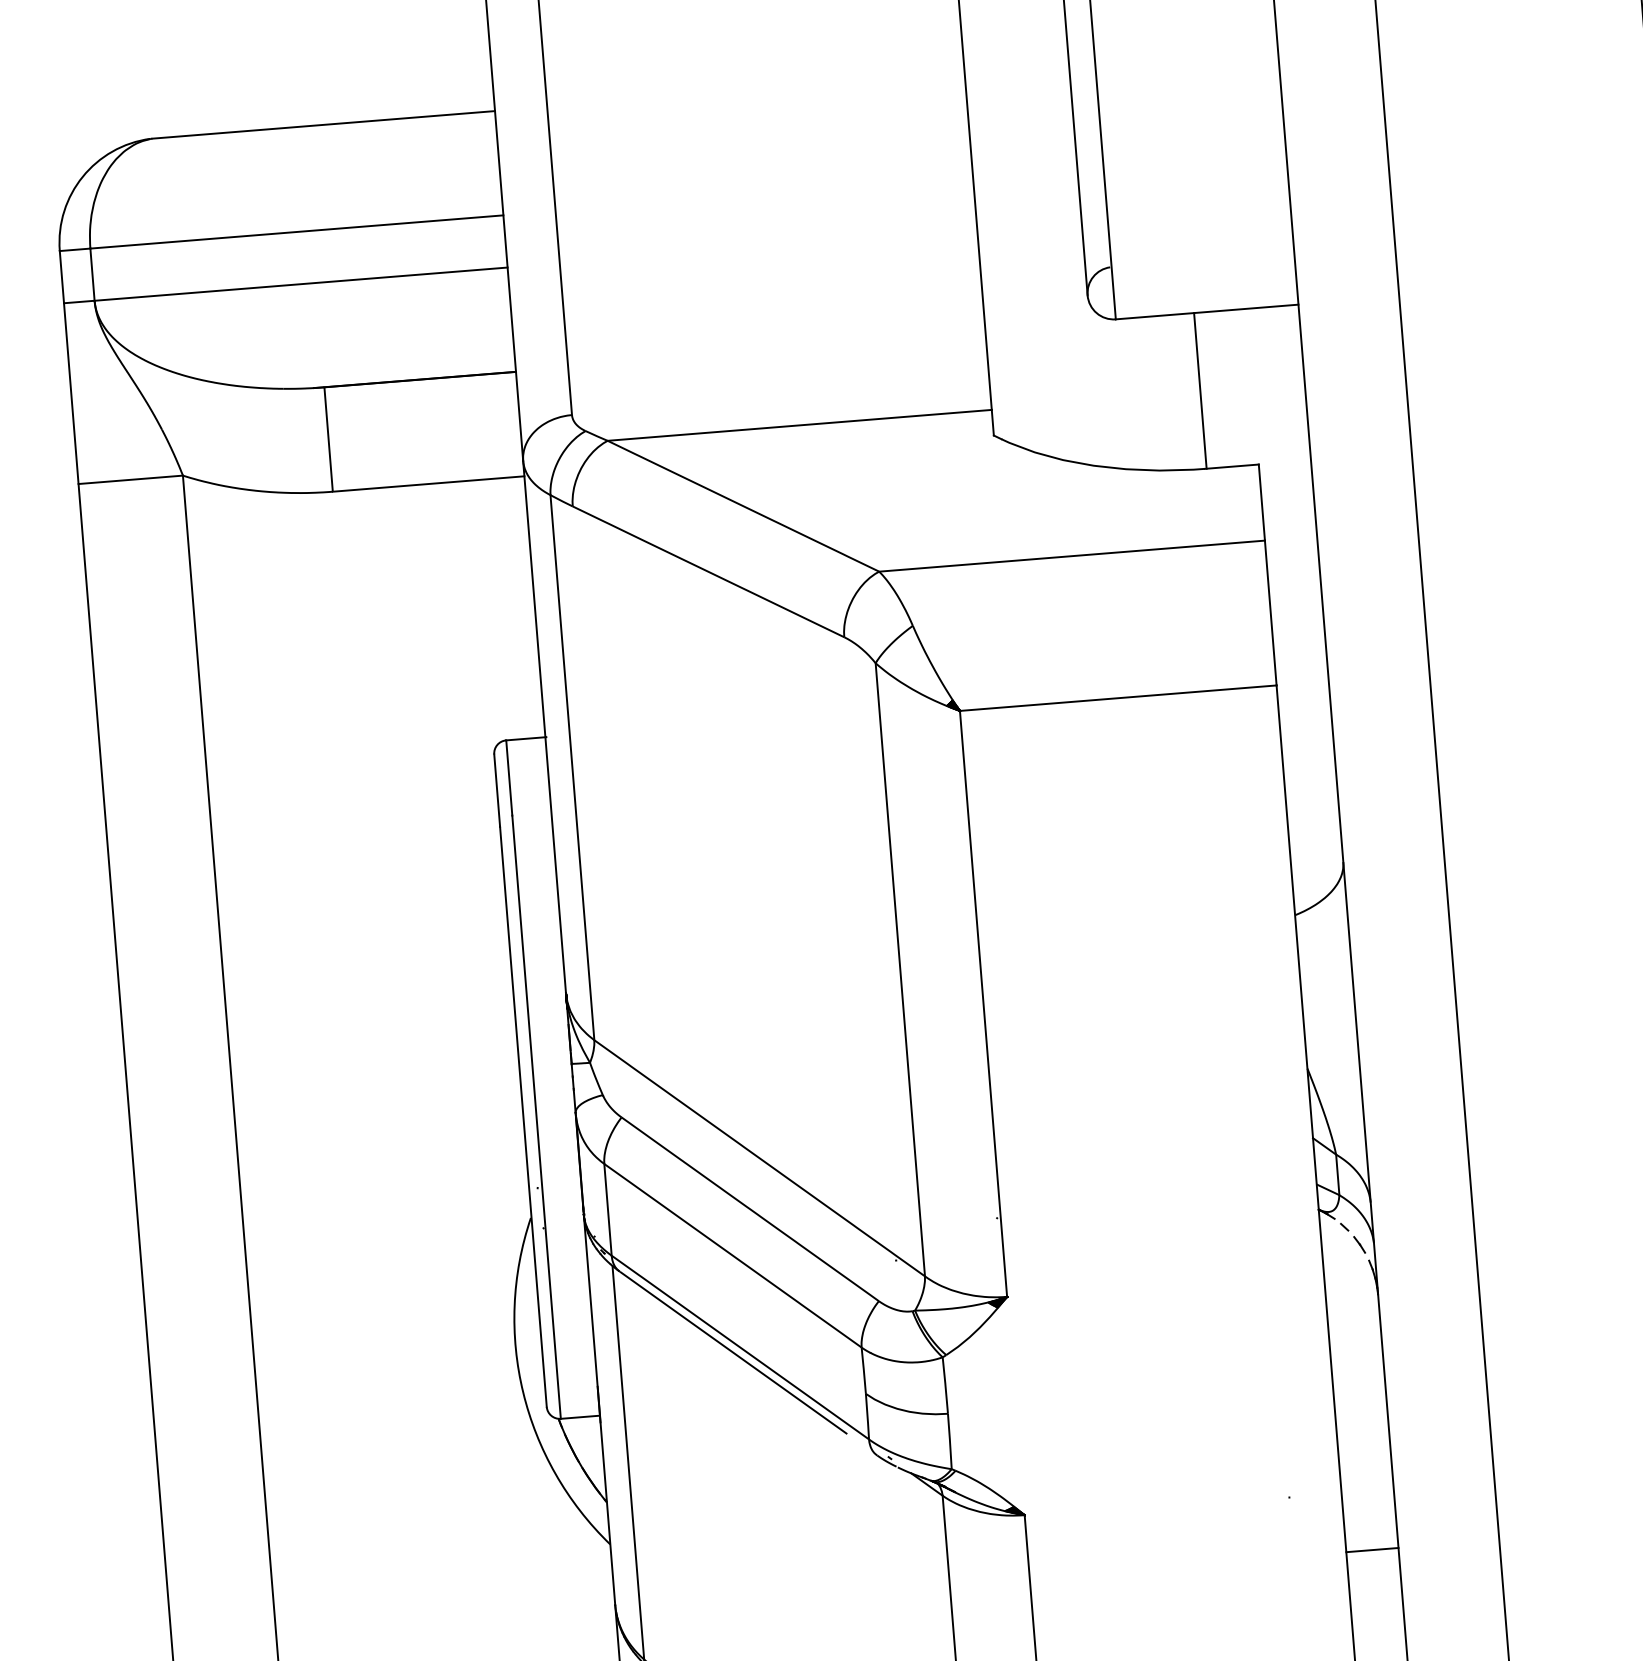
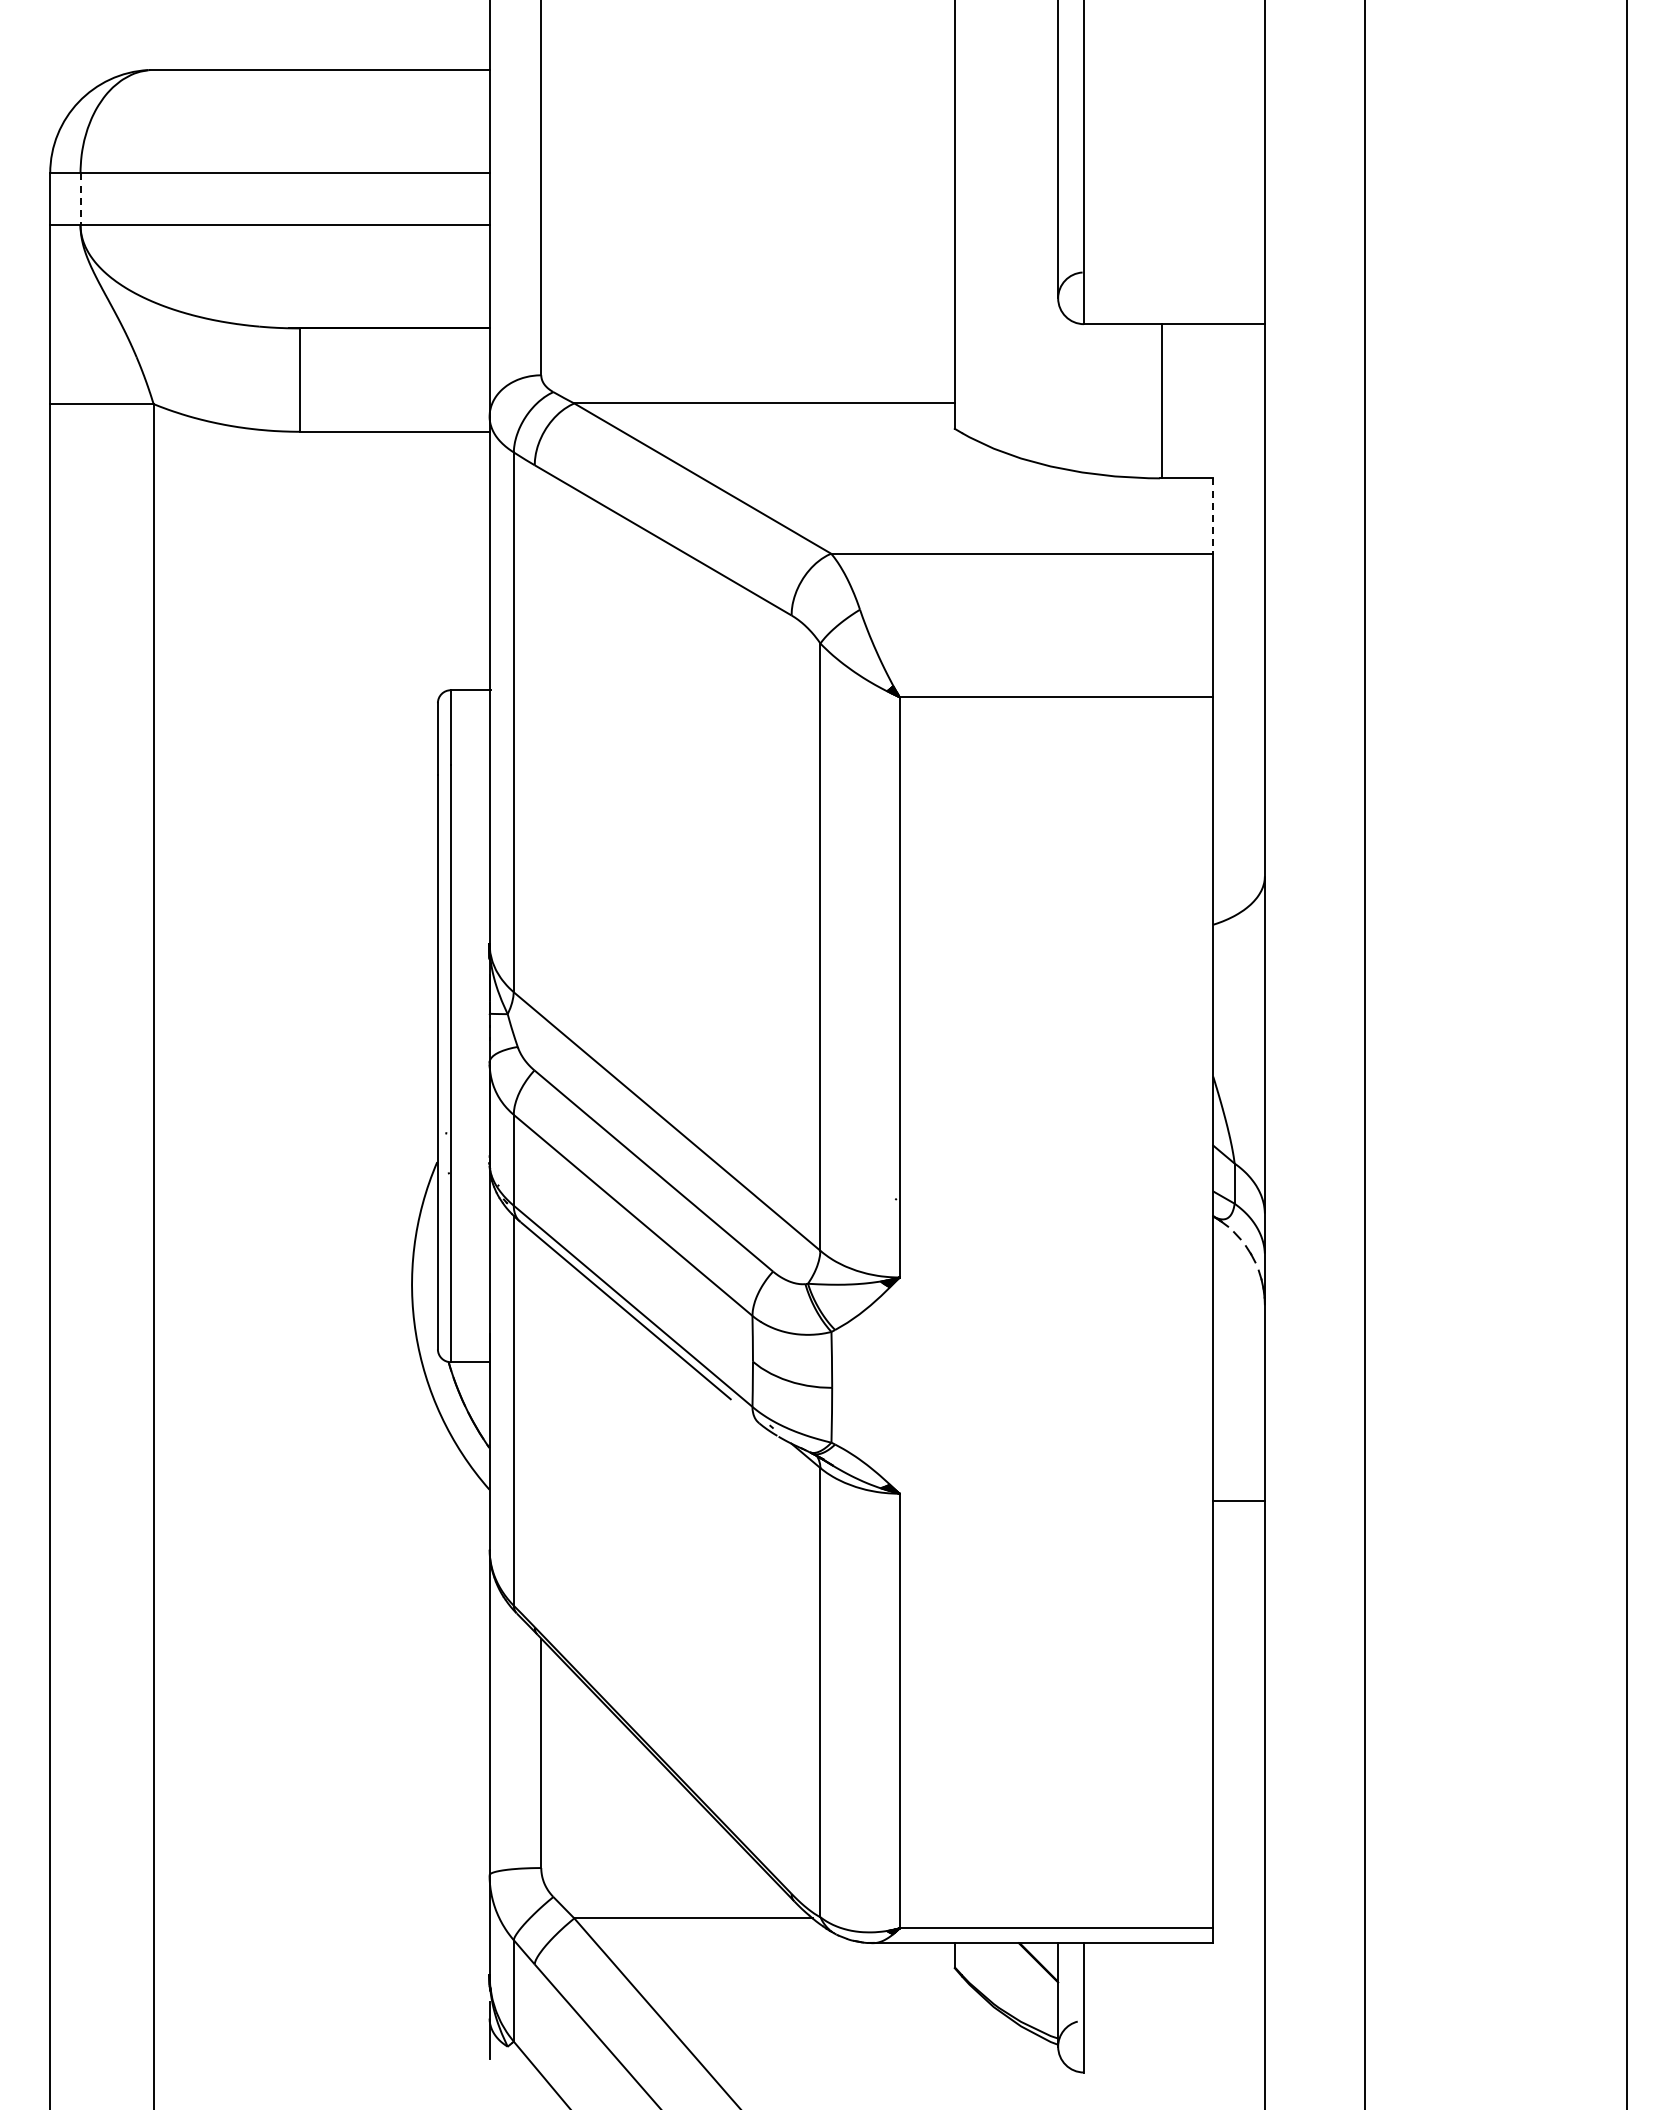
line: (92, 275) -> (80, 199), solid -> dashed
line: (1262, 503) -> (1213, 516), solid -> dashed
line: (1371, 1550) -> (1238, 1500), moved

